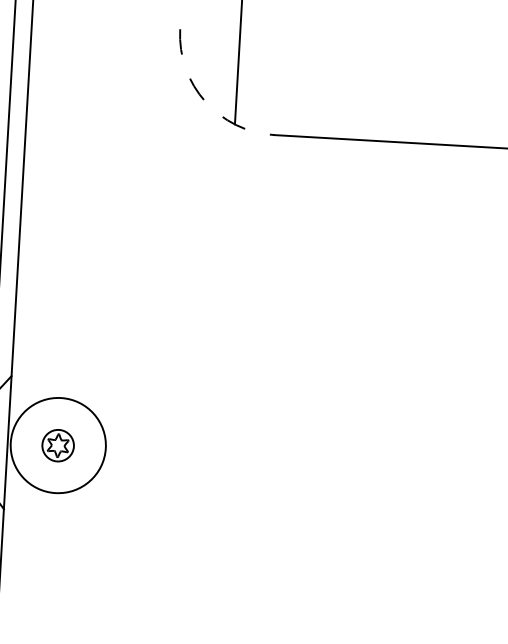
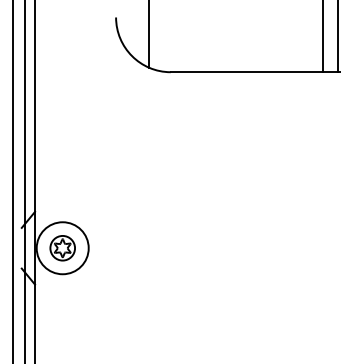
arc: (206, 102) -> (132, 56), dashed -> solid
part: (57, 445) -> (62, 248), size x1.43

